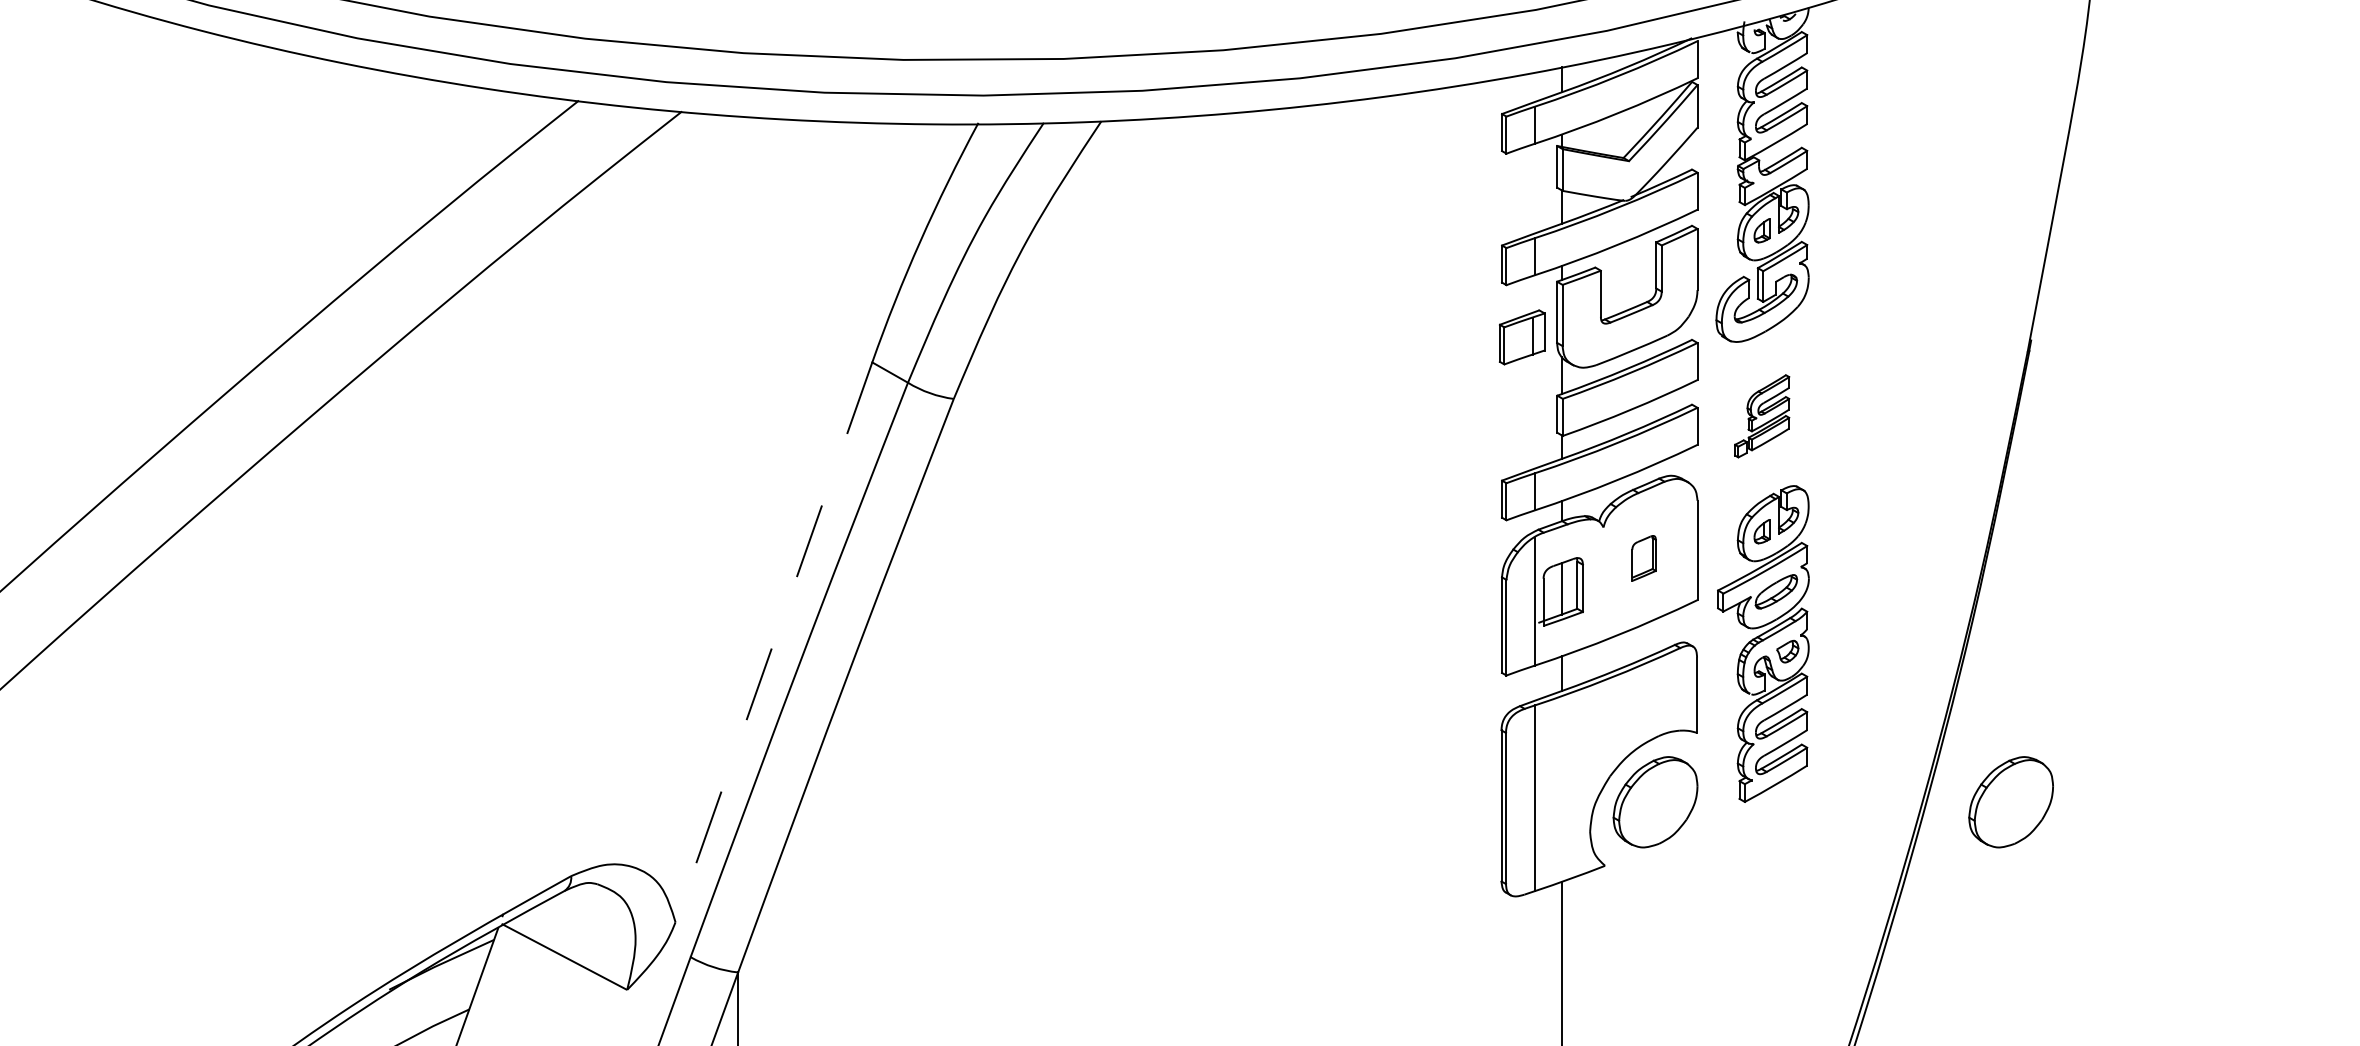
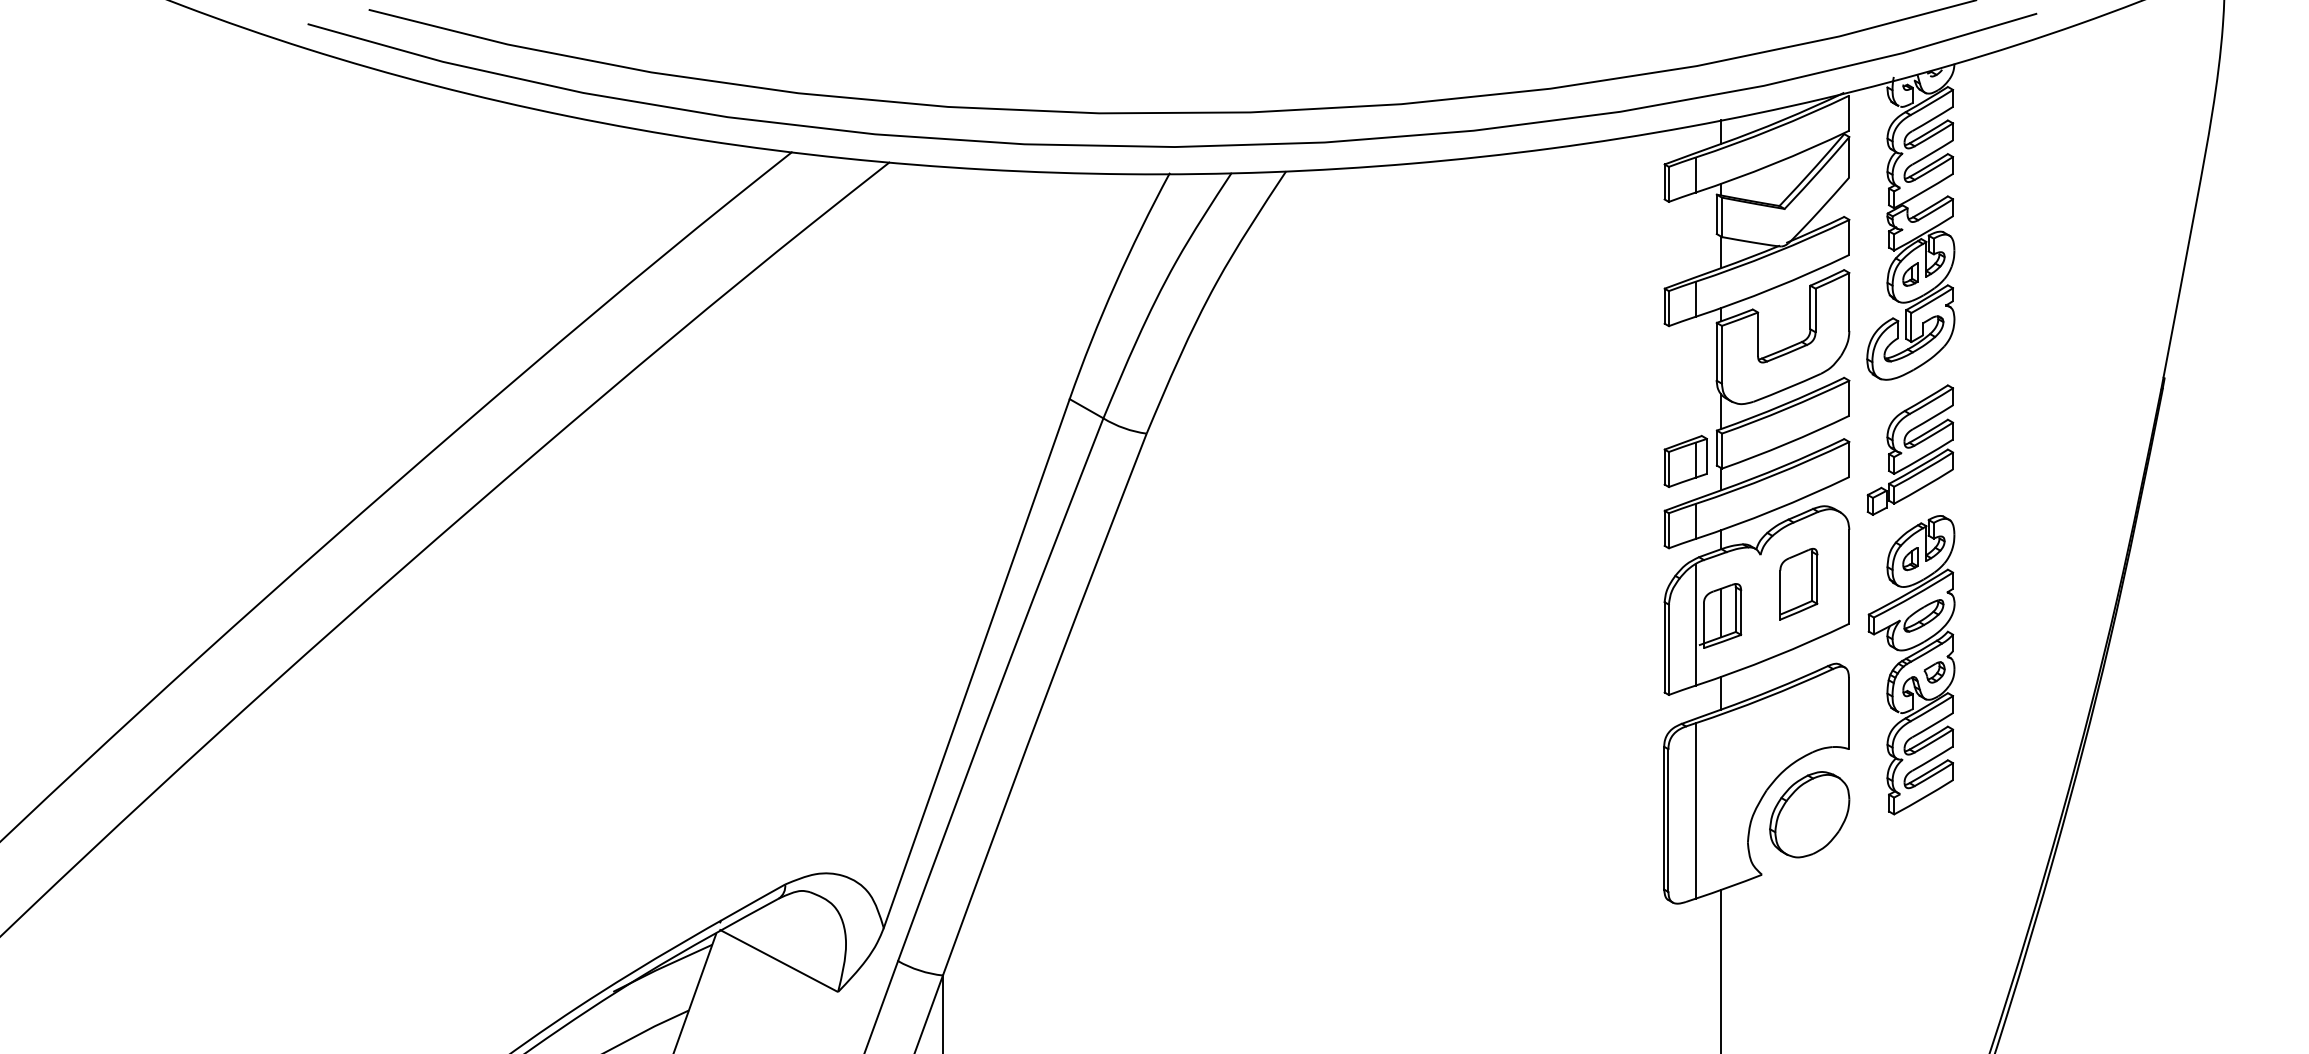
part: (1521, 337) -> (1685, 461), moved
part: (1762, 415) -> (1910, 449), size x1.67
part: (1643, 558) -> (1798, 584), size x1.67
line: (773, 643) -> (976, 664), dashed -> solid
part: (2010, 802) -> (2145, 814), removed

